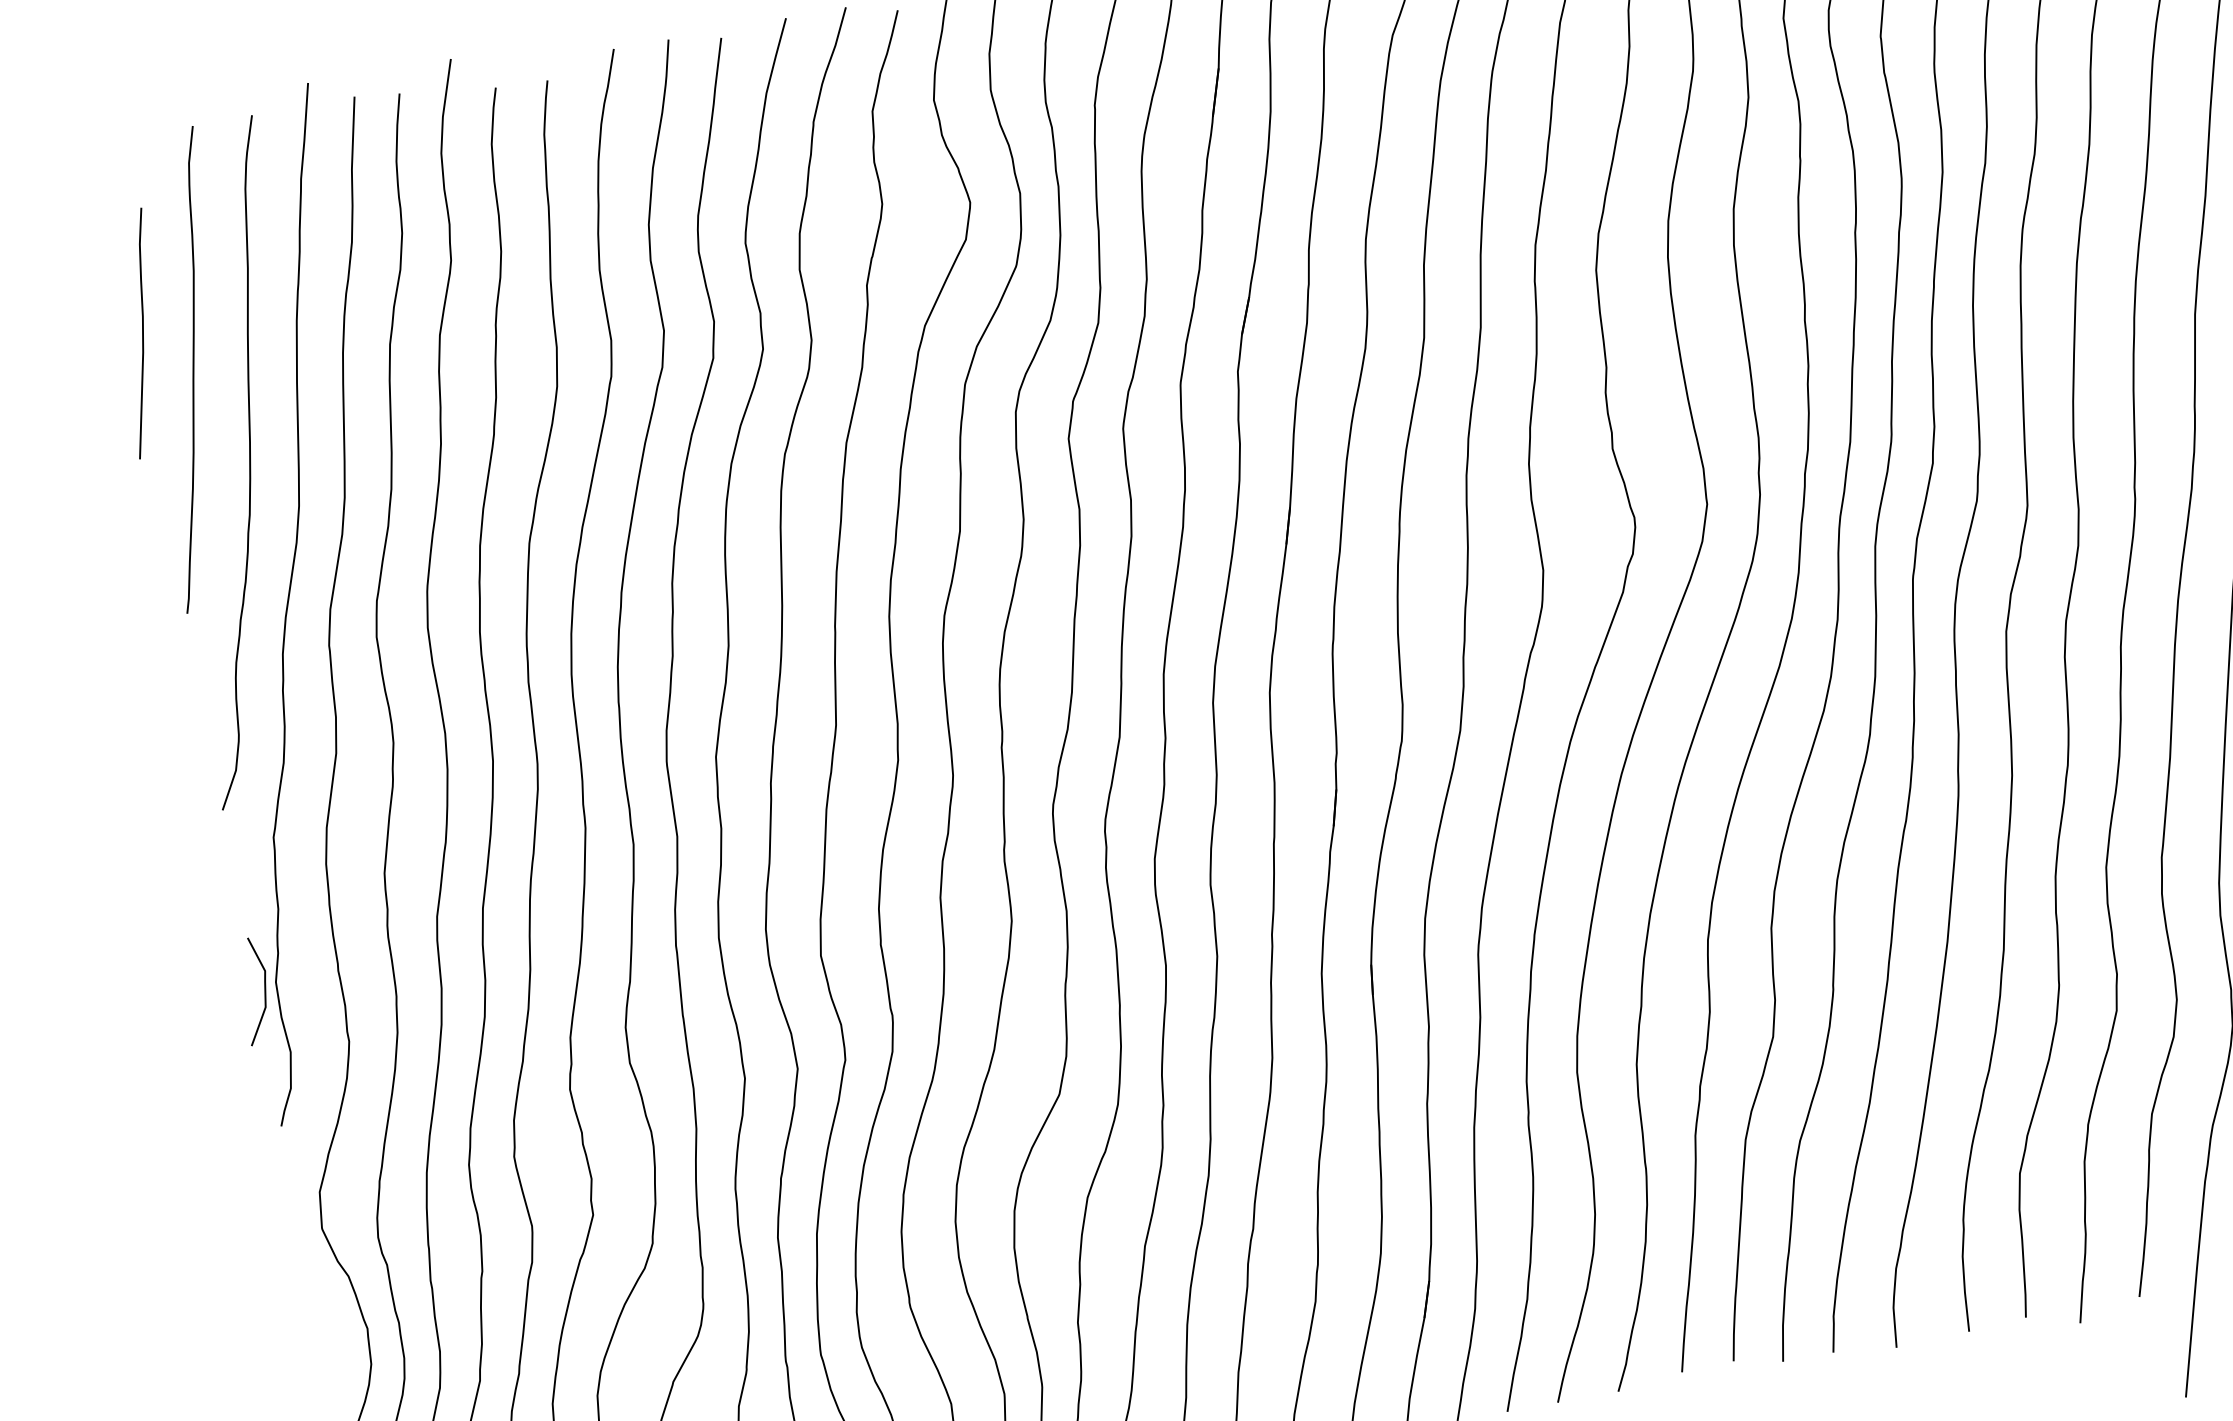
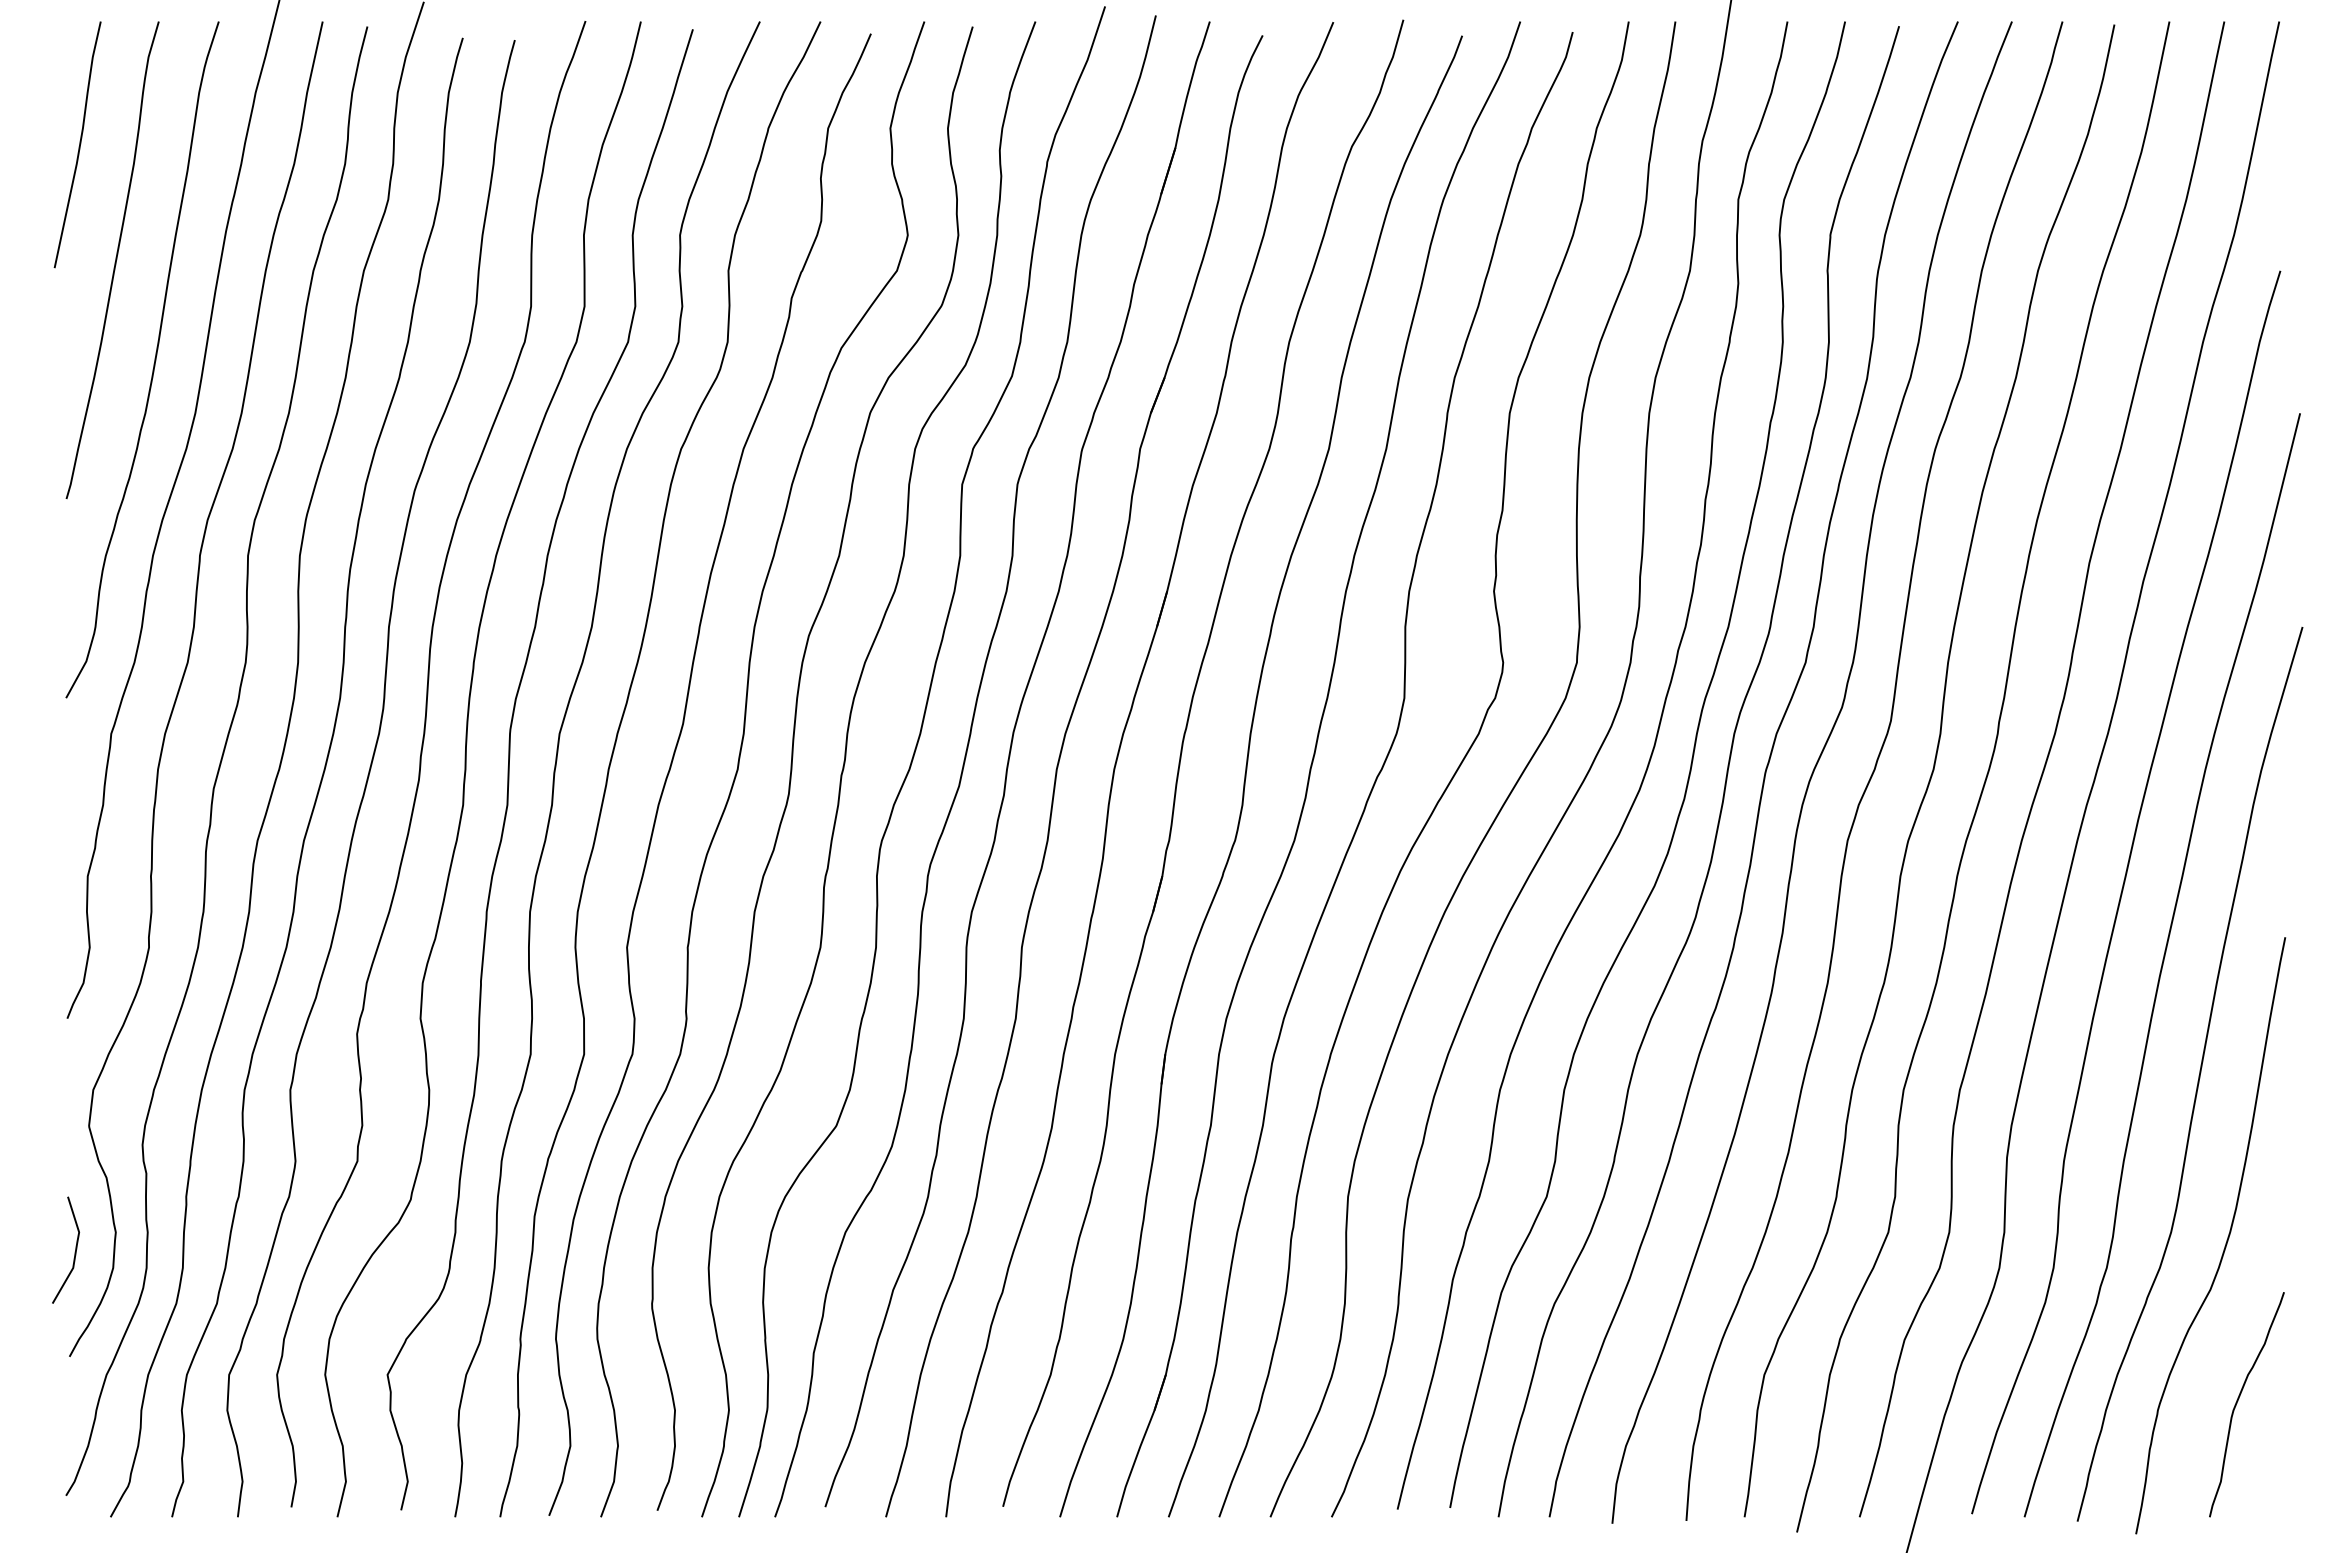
curve: (142, 332) -> (79, 144), moved
line: (264, 991) -> (74, 1252), moved

